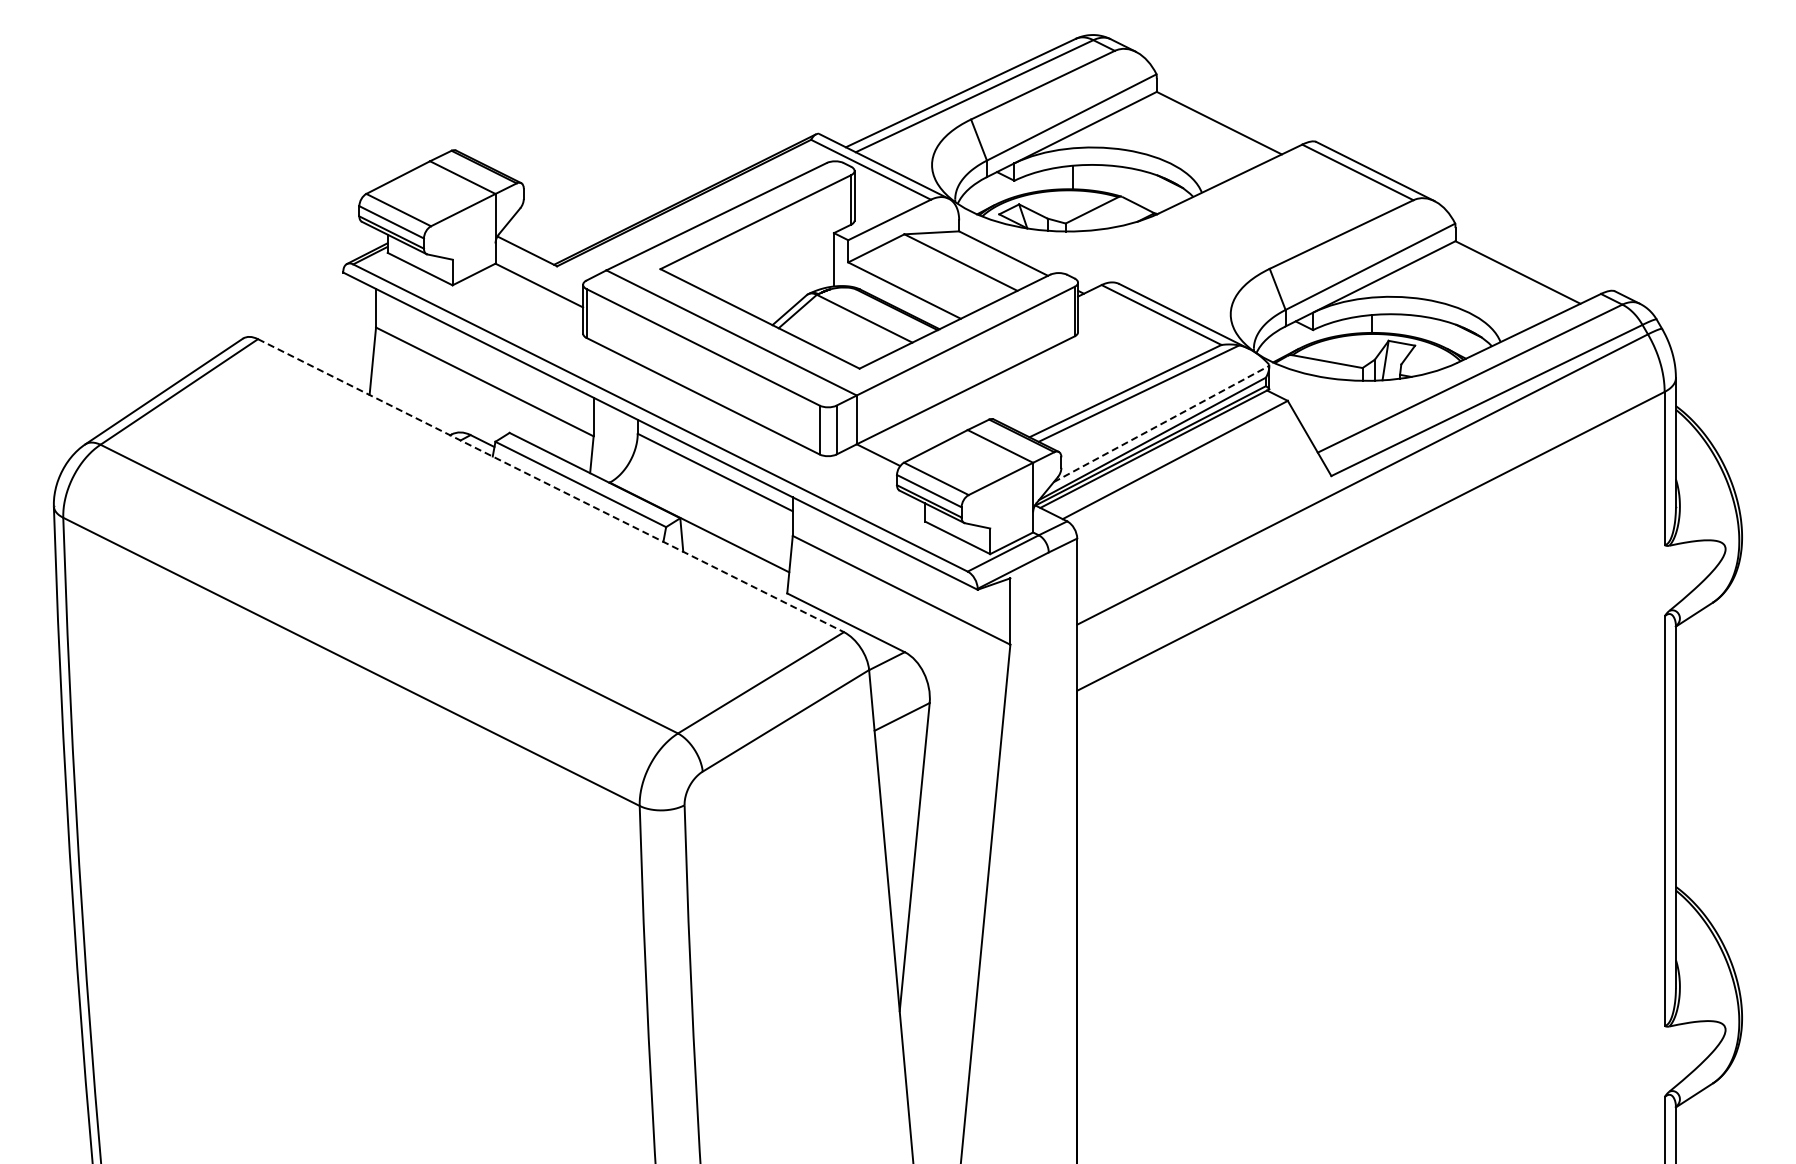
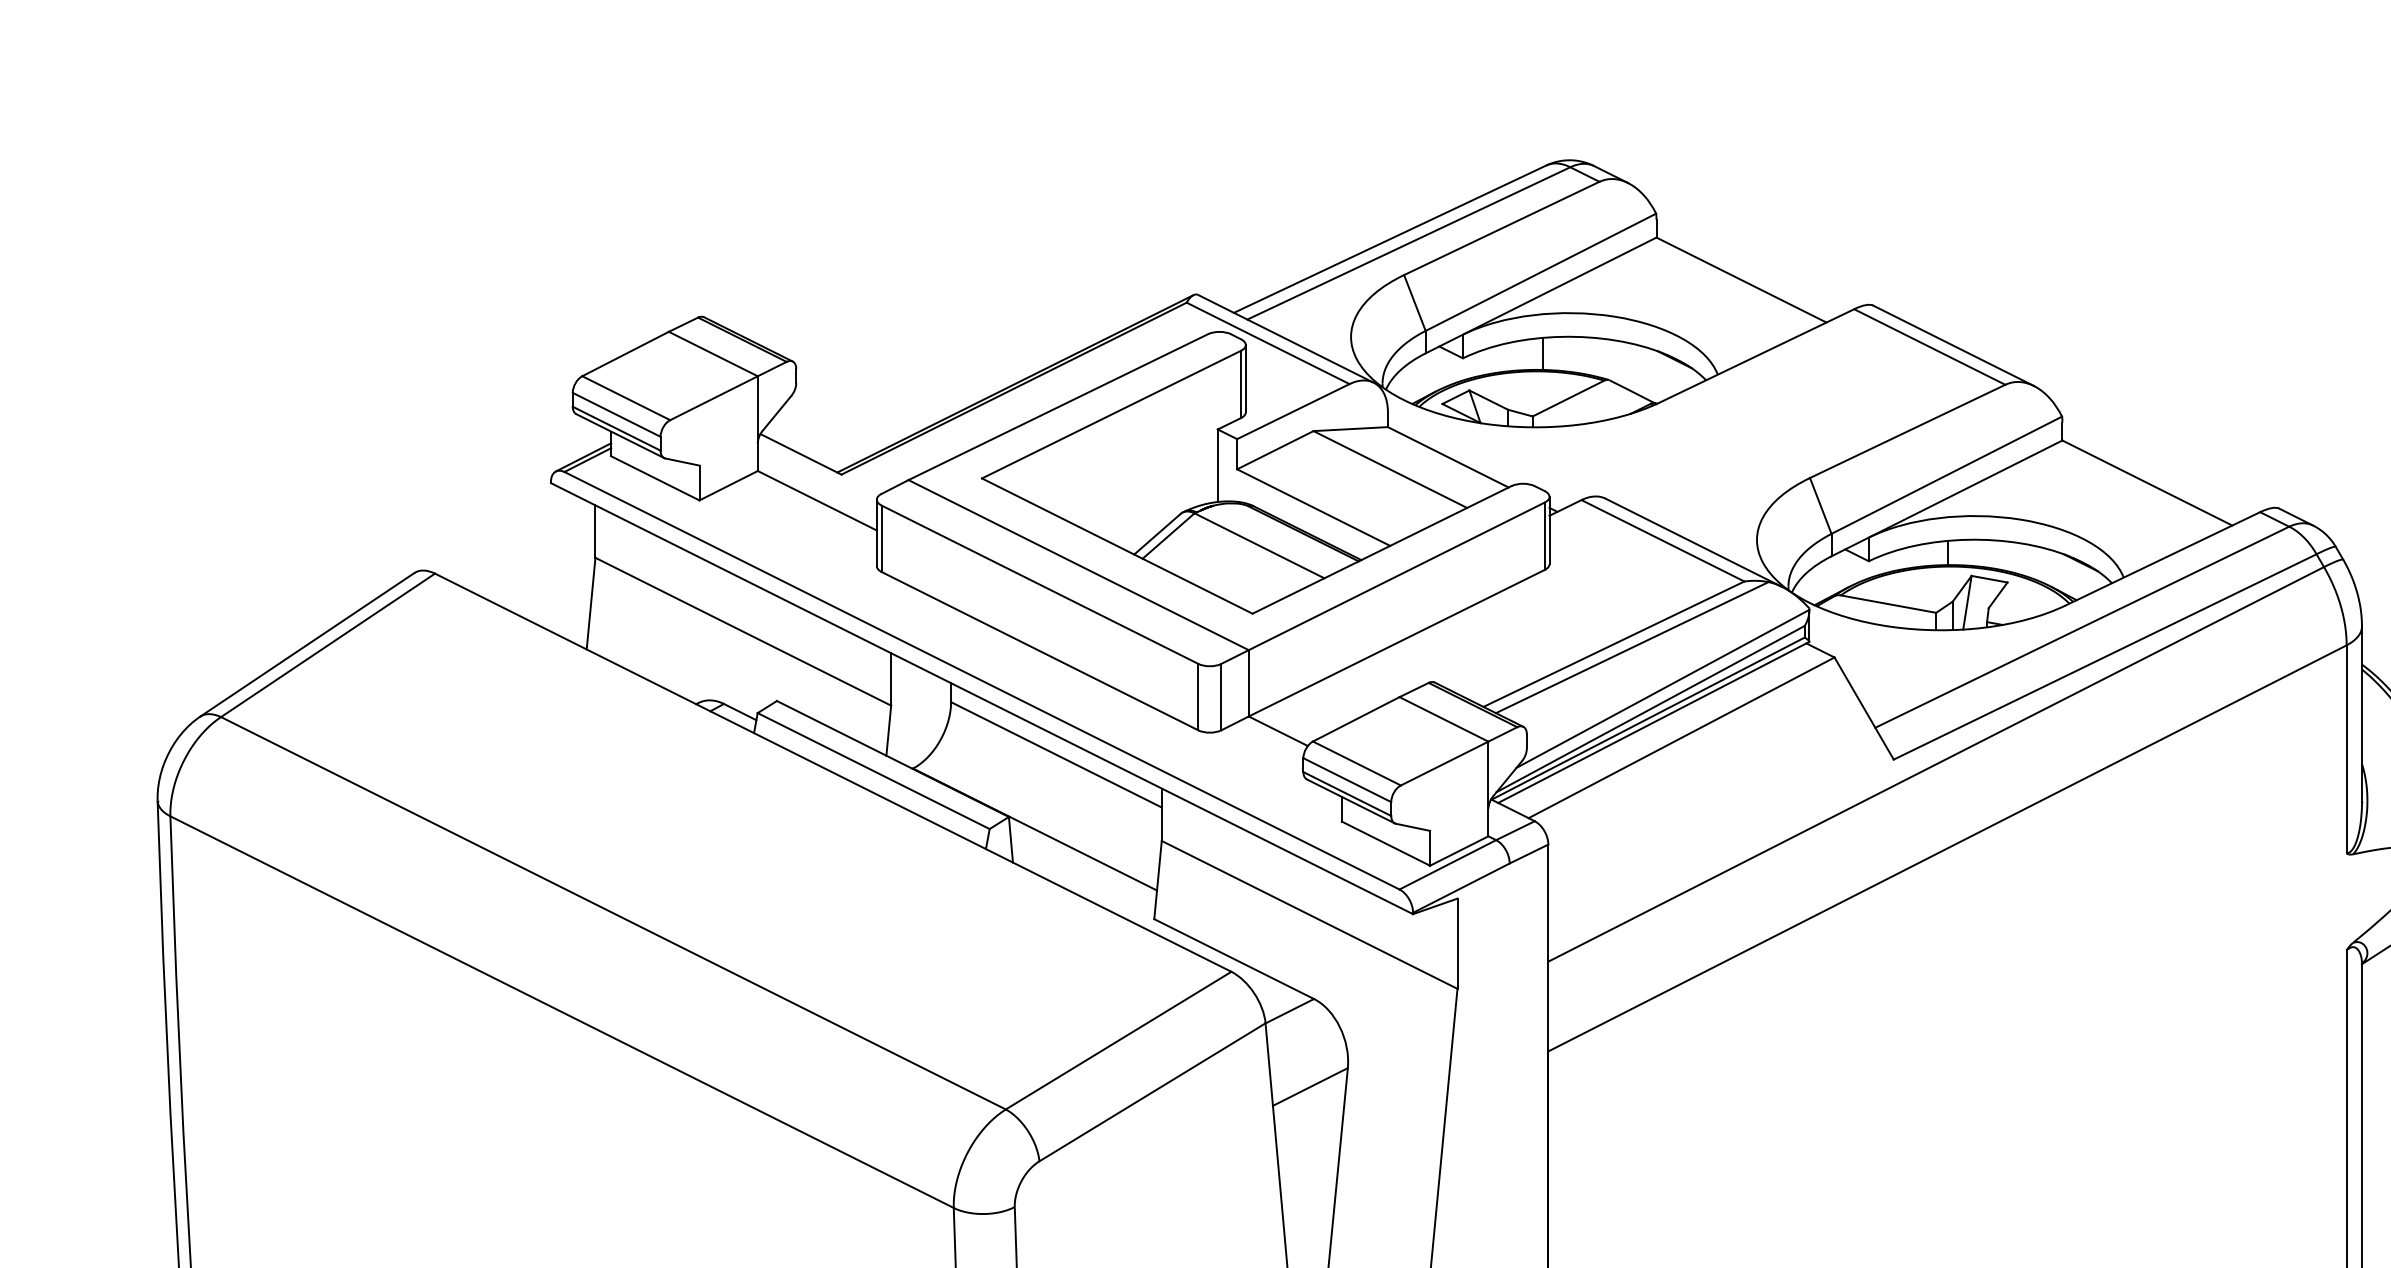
line: (1162, 423) -> (1664, 688), dashed -> solid
line: (551, 485) -> (833, 772), dashed -> solid

